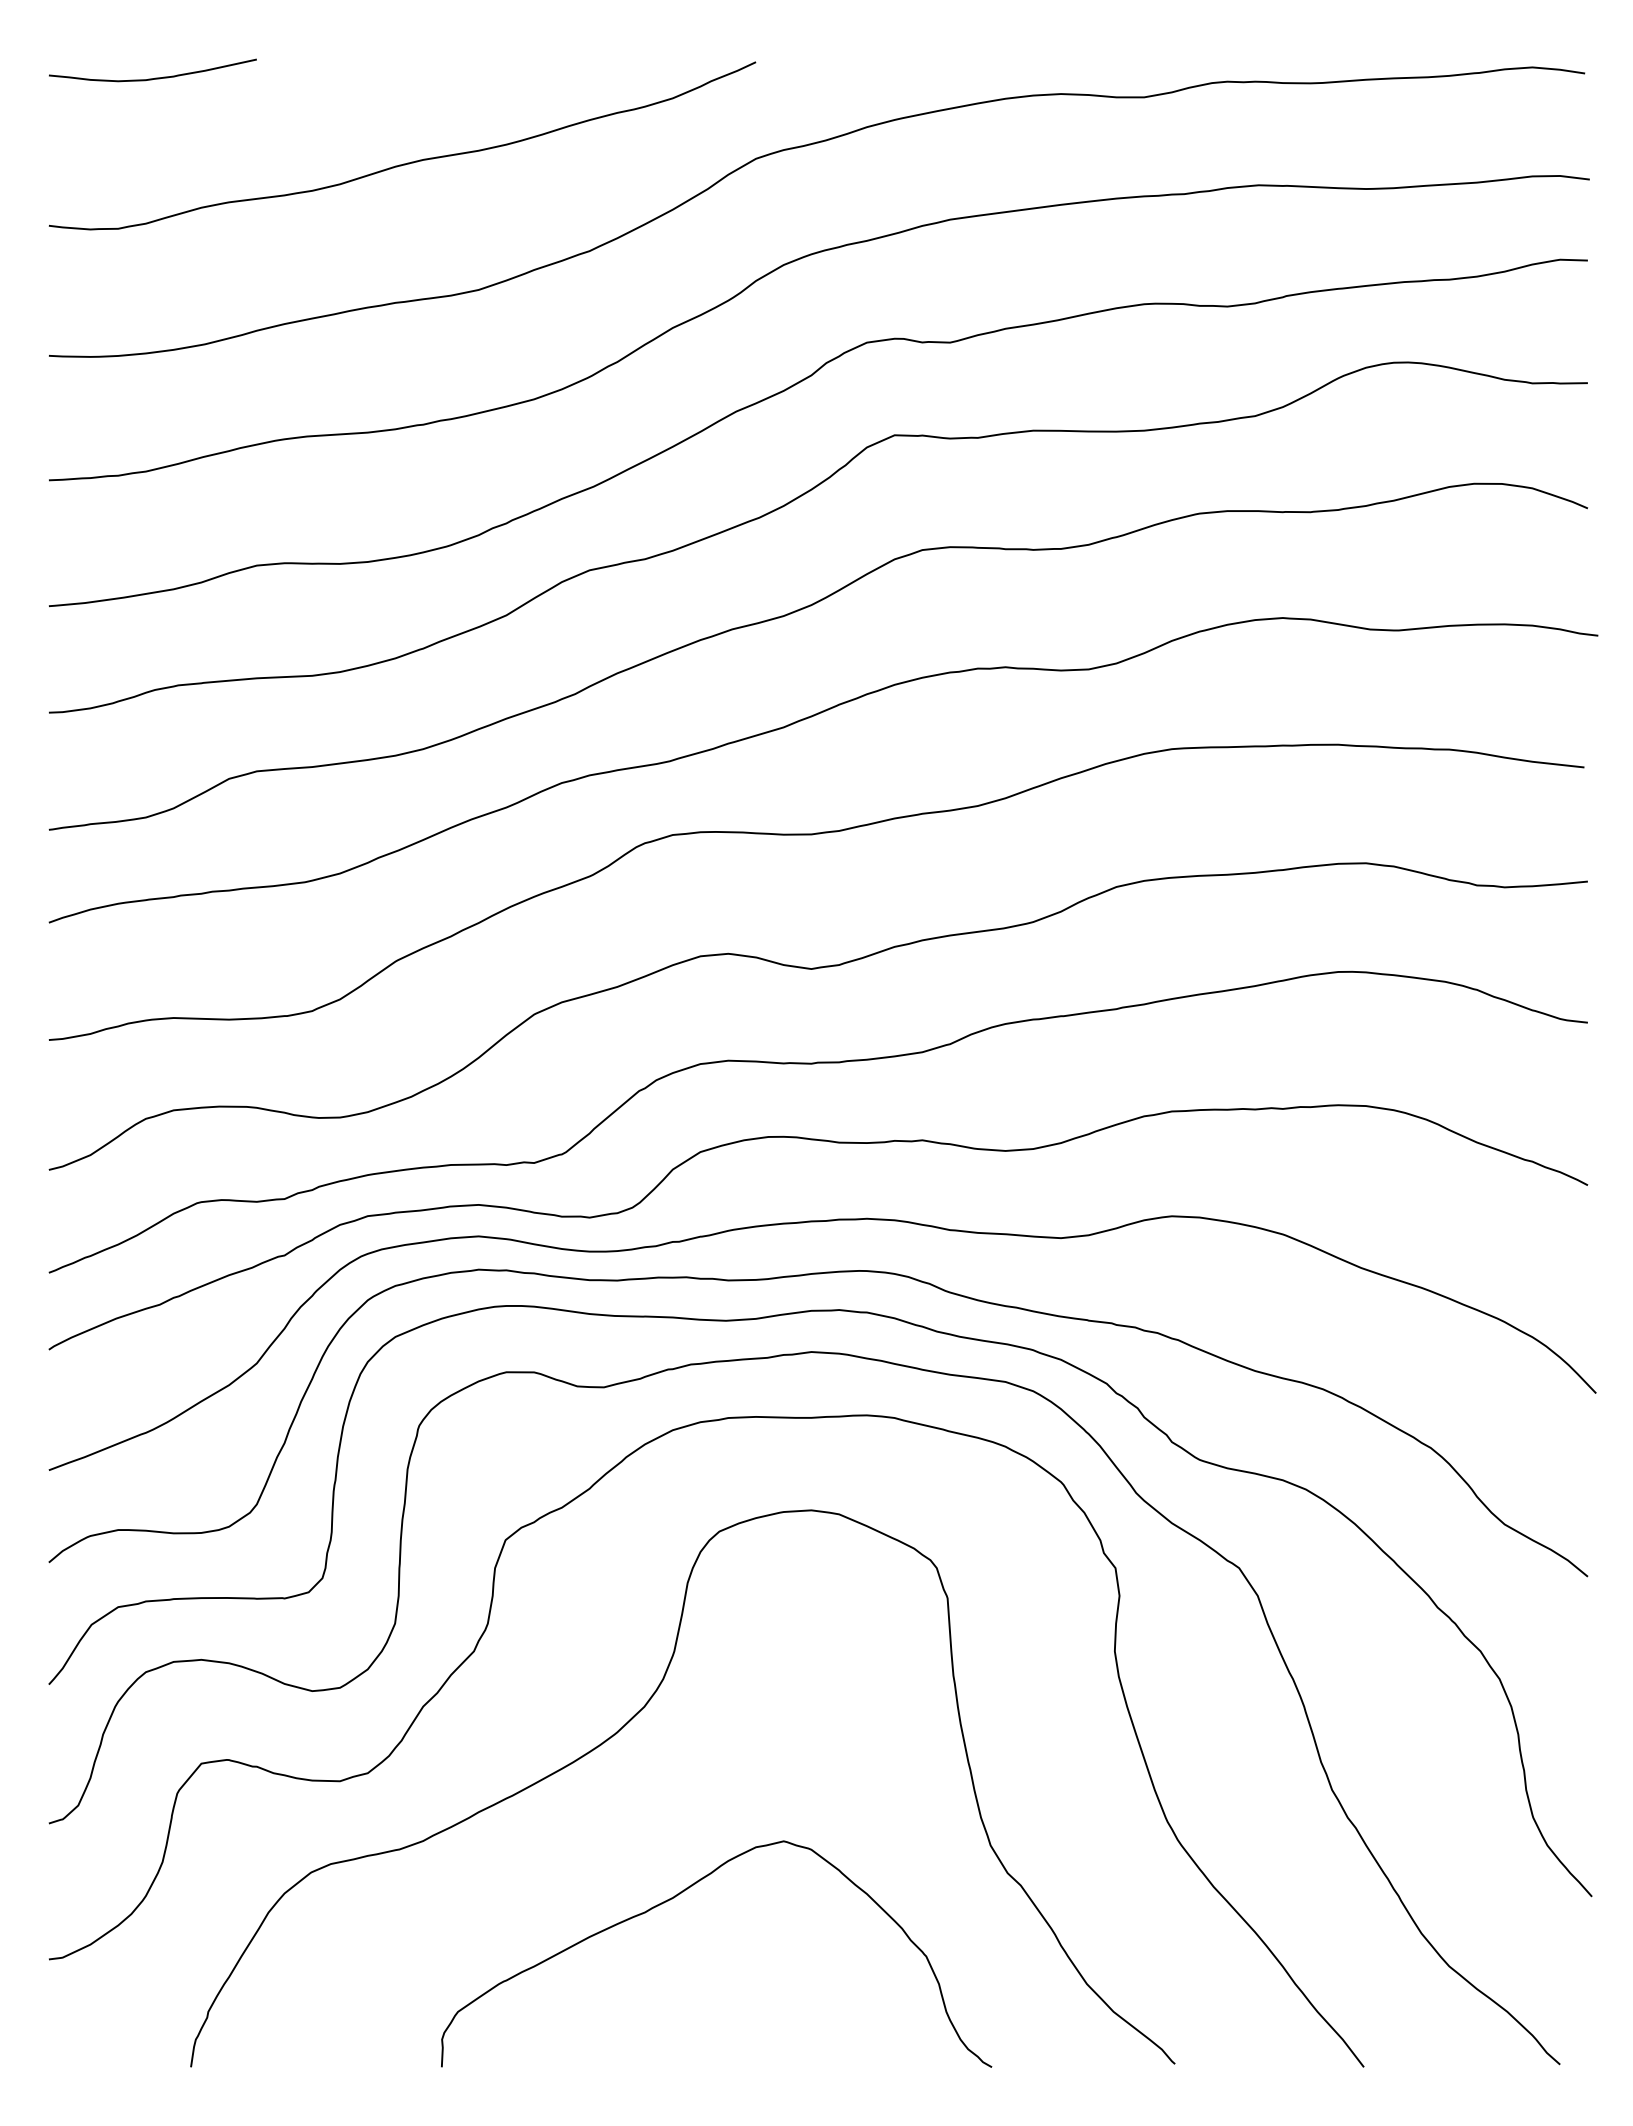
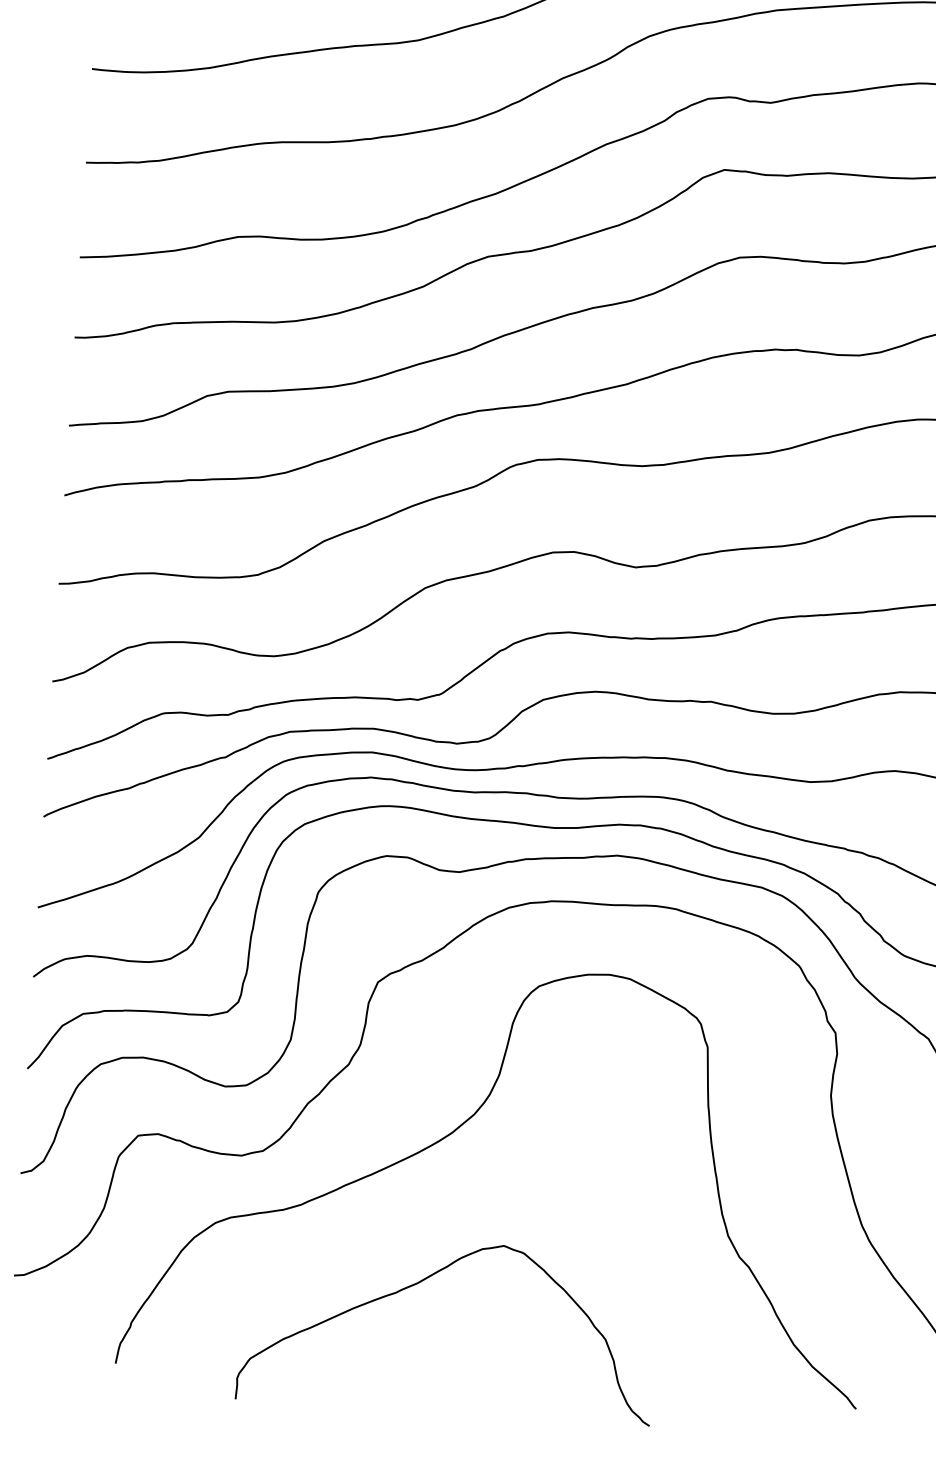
curve: (677, 1896) -> (421, 1282), moved

